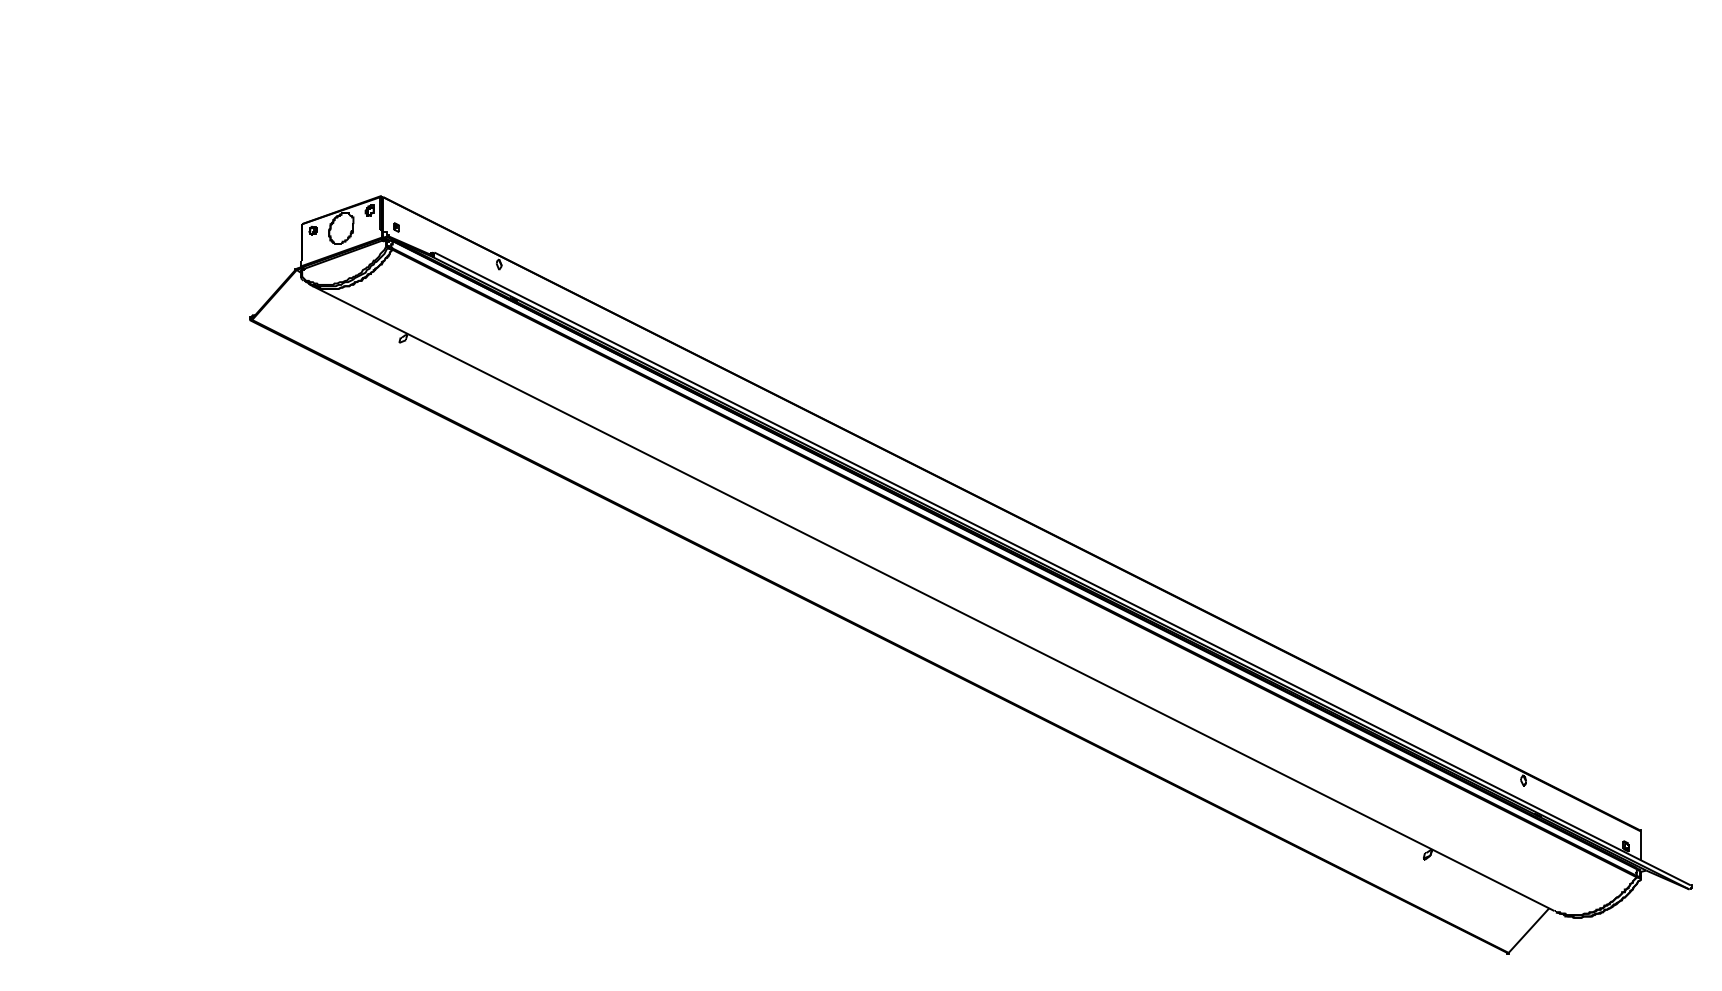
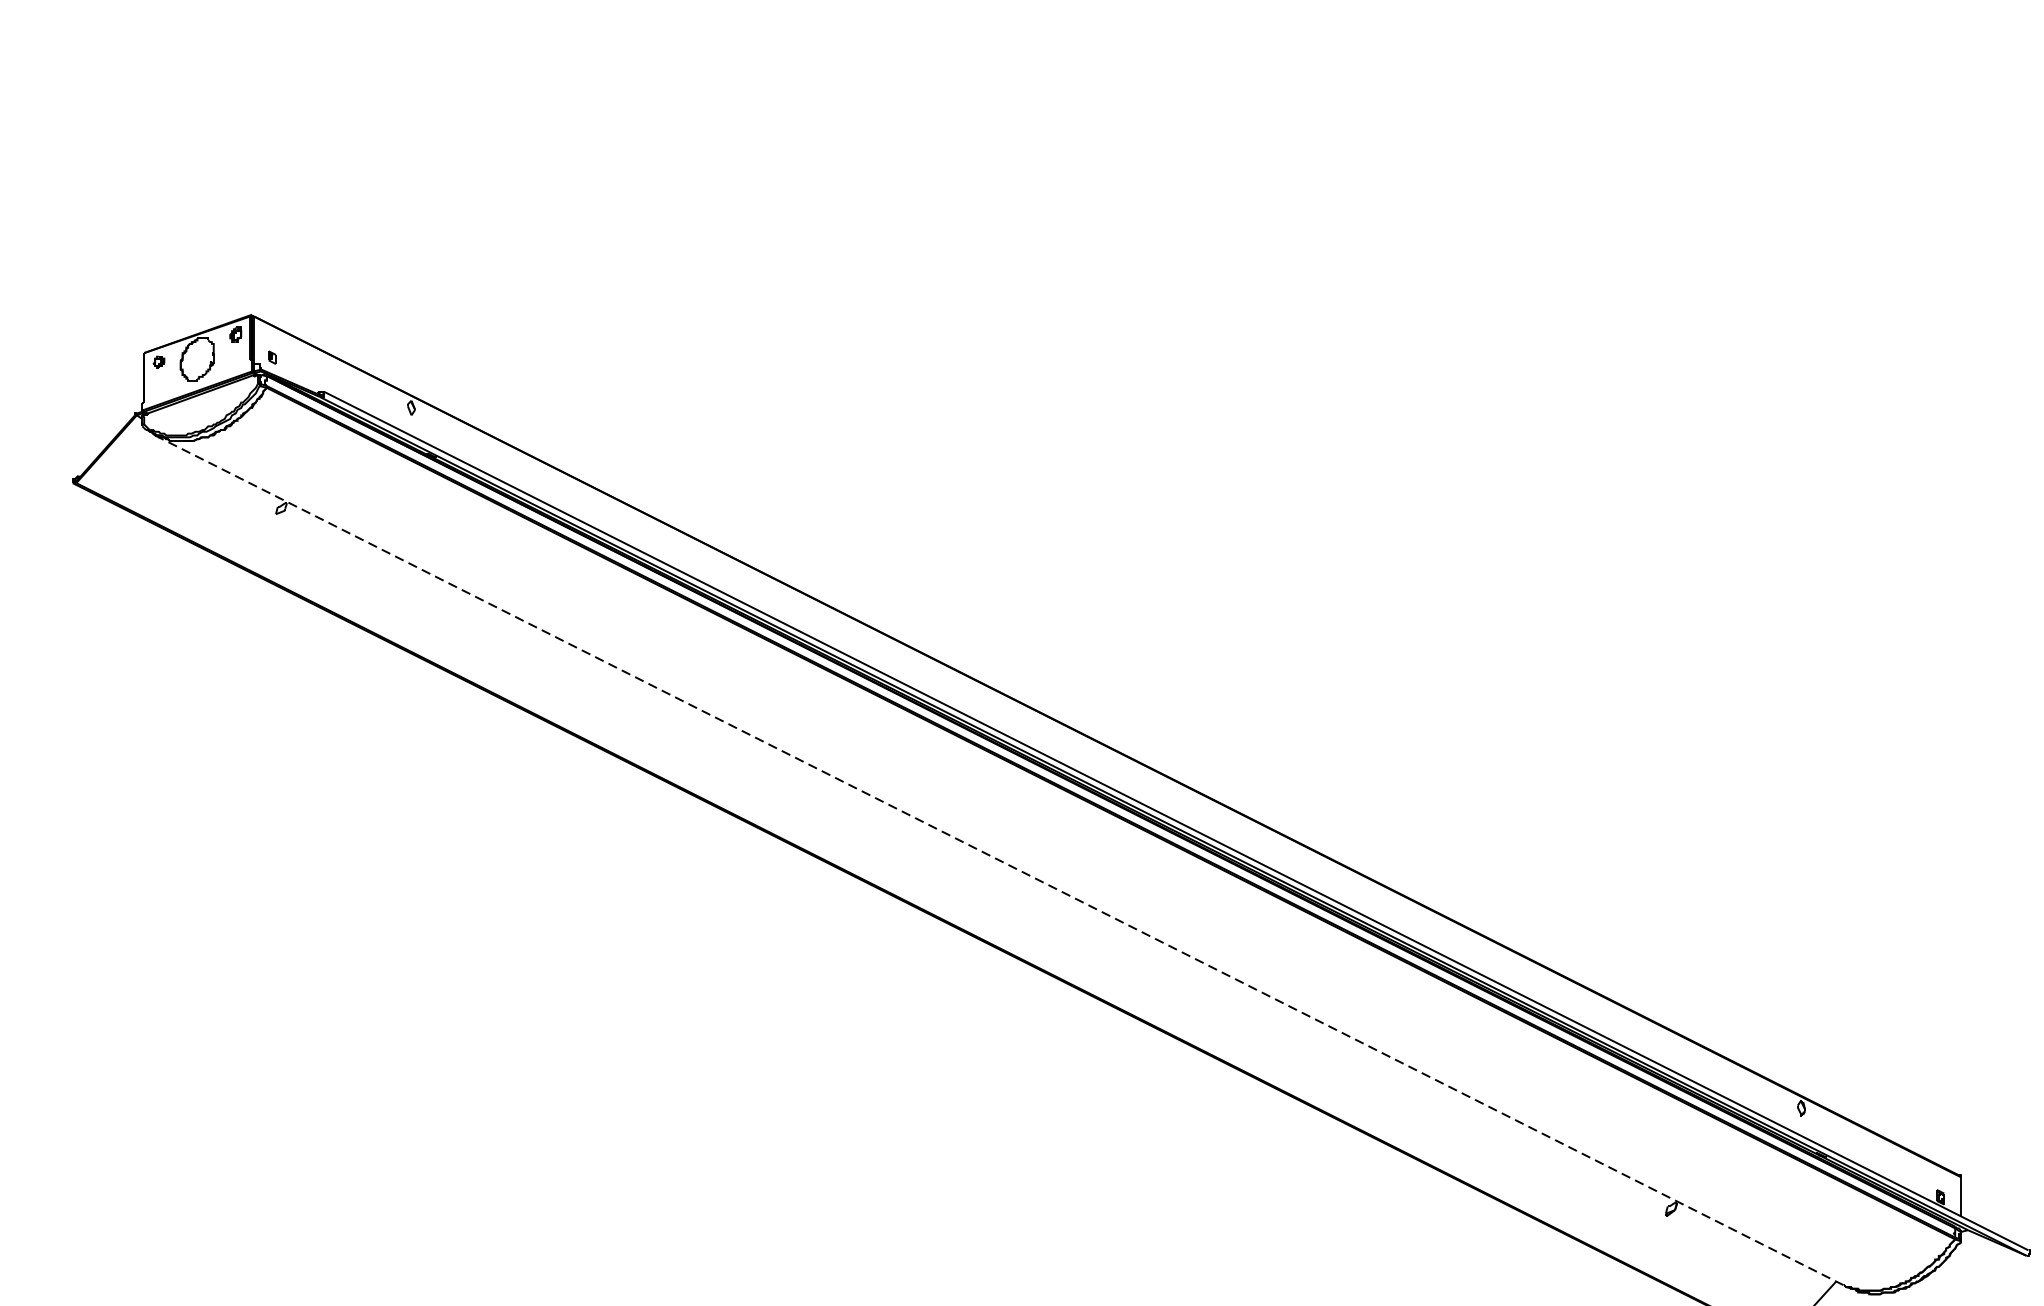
line: (932, 598) -> (999, 861), solid -> dashed

